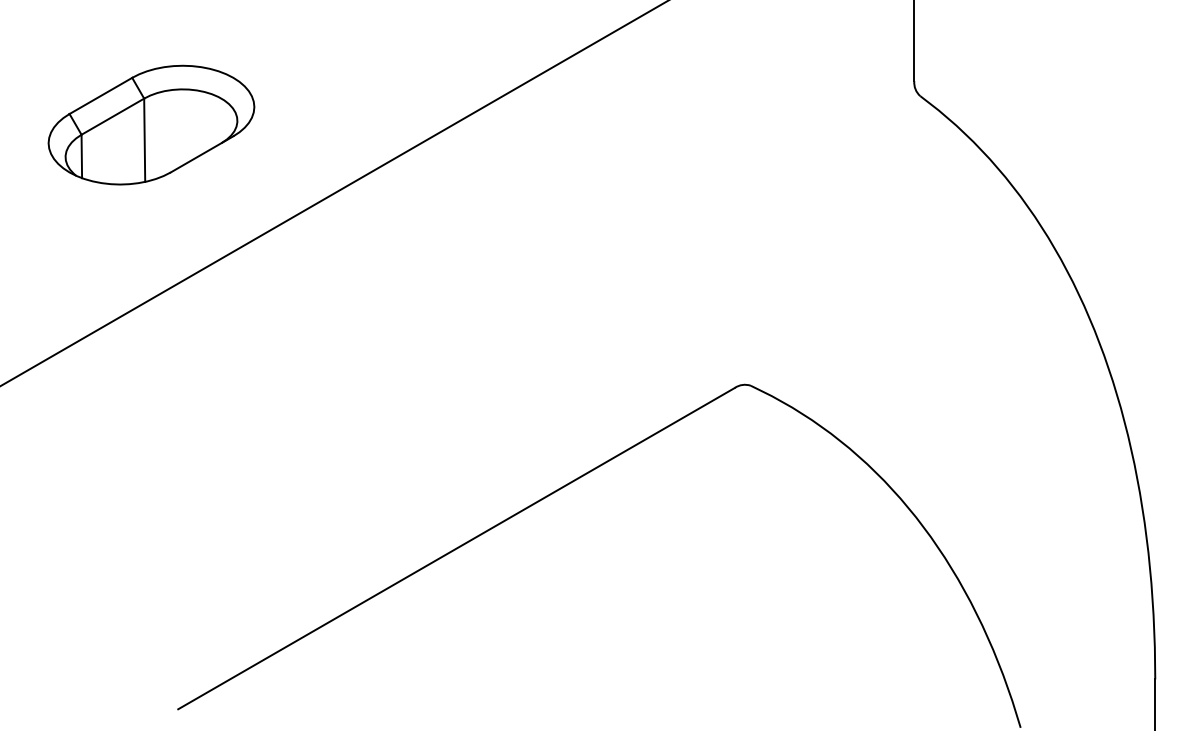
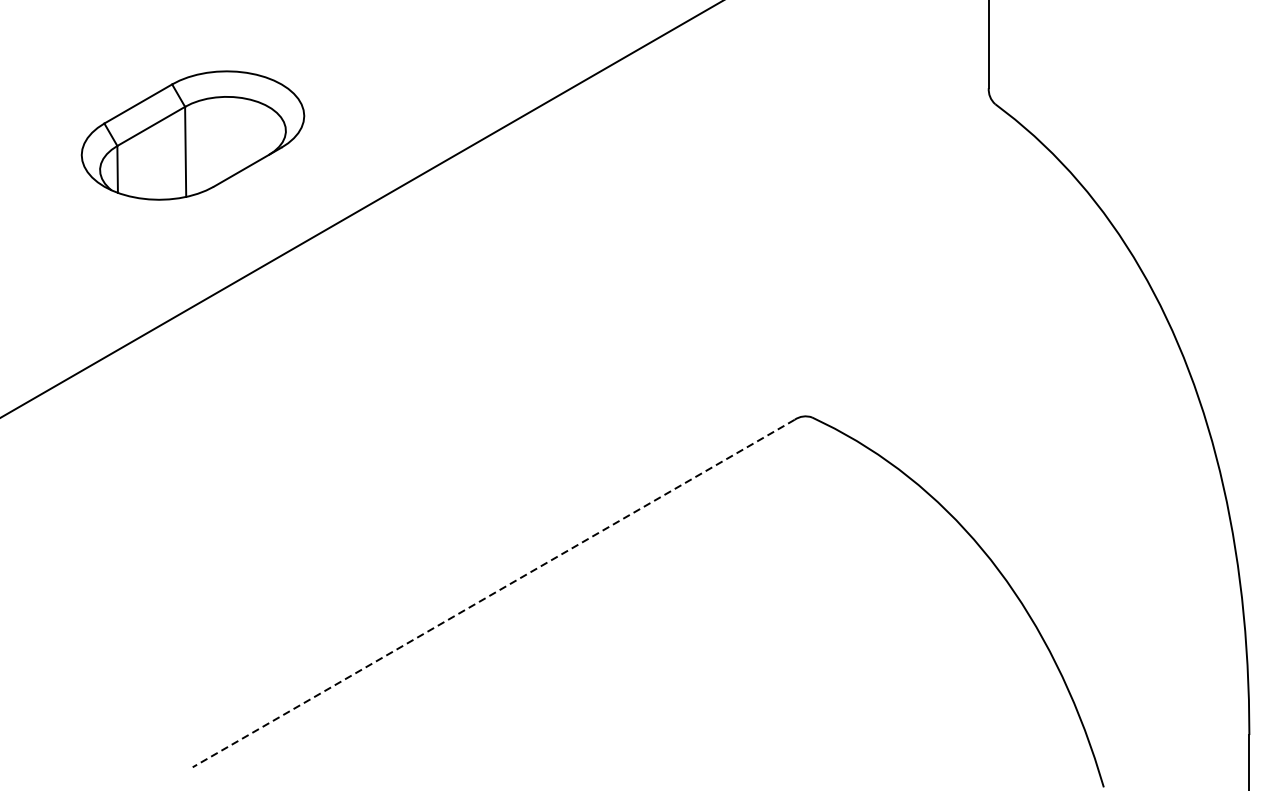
part: (151, 124) -> (193, 134), moved
line: (456, 548) -> (493, 593), solid -> dashed

